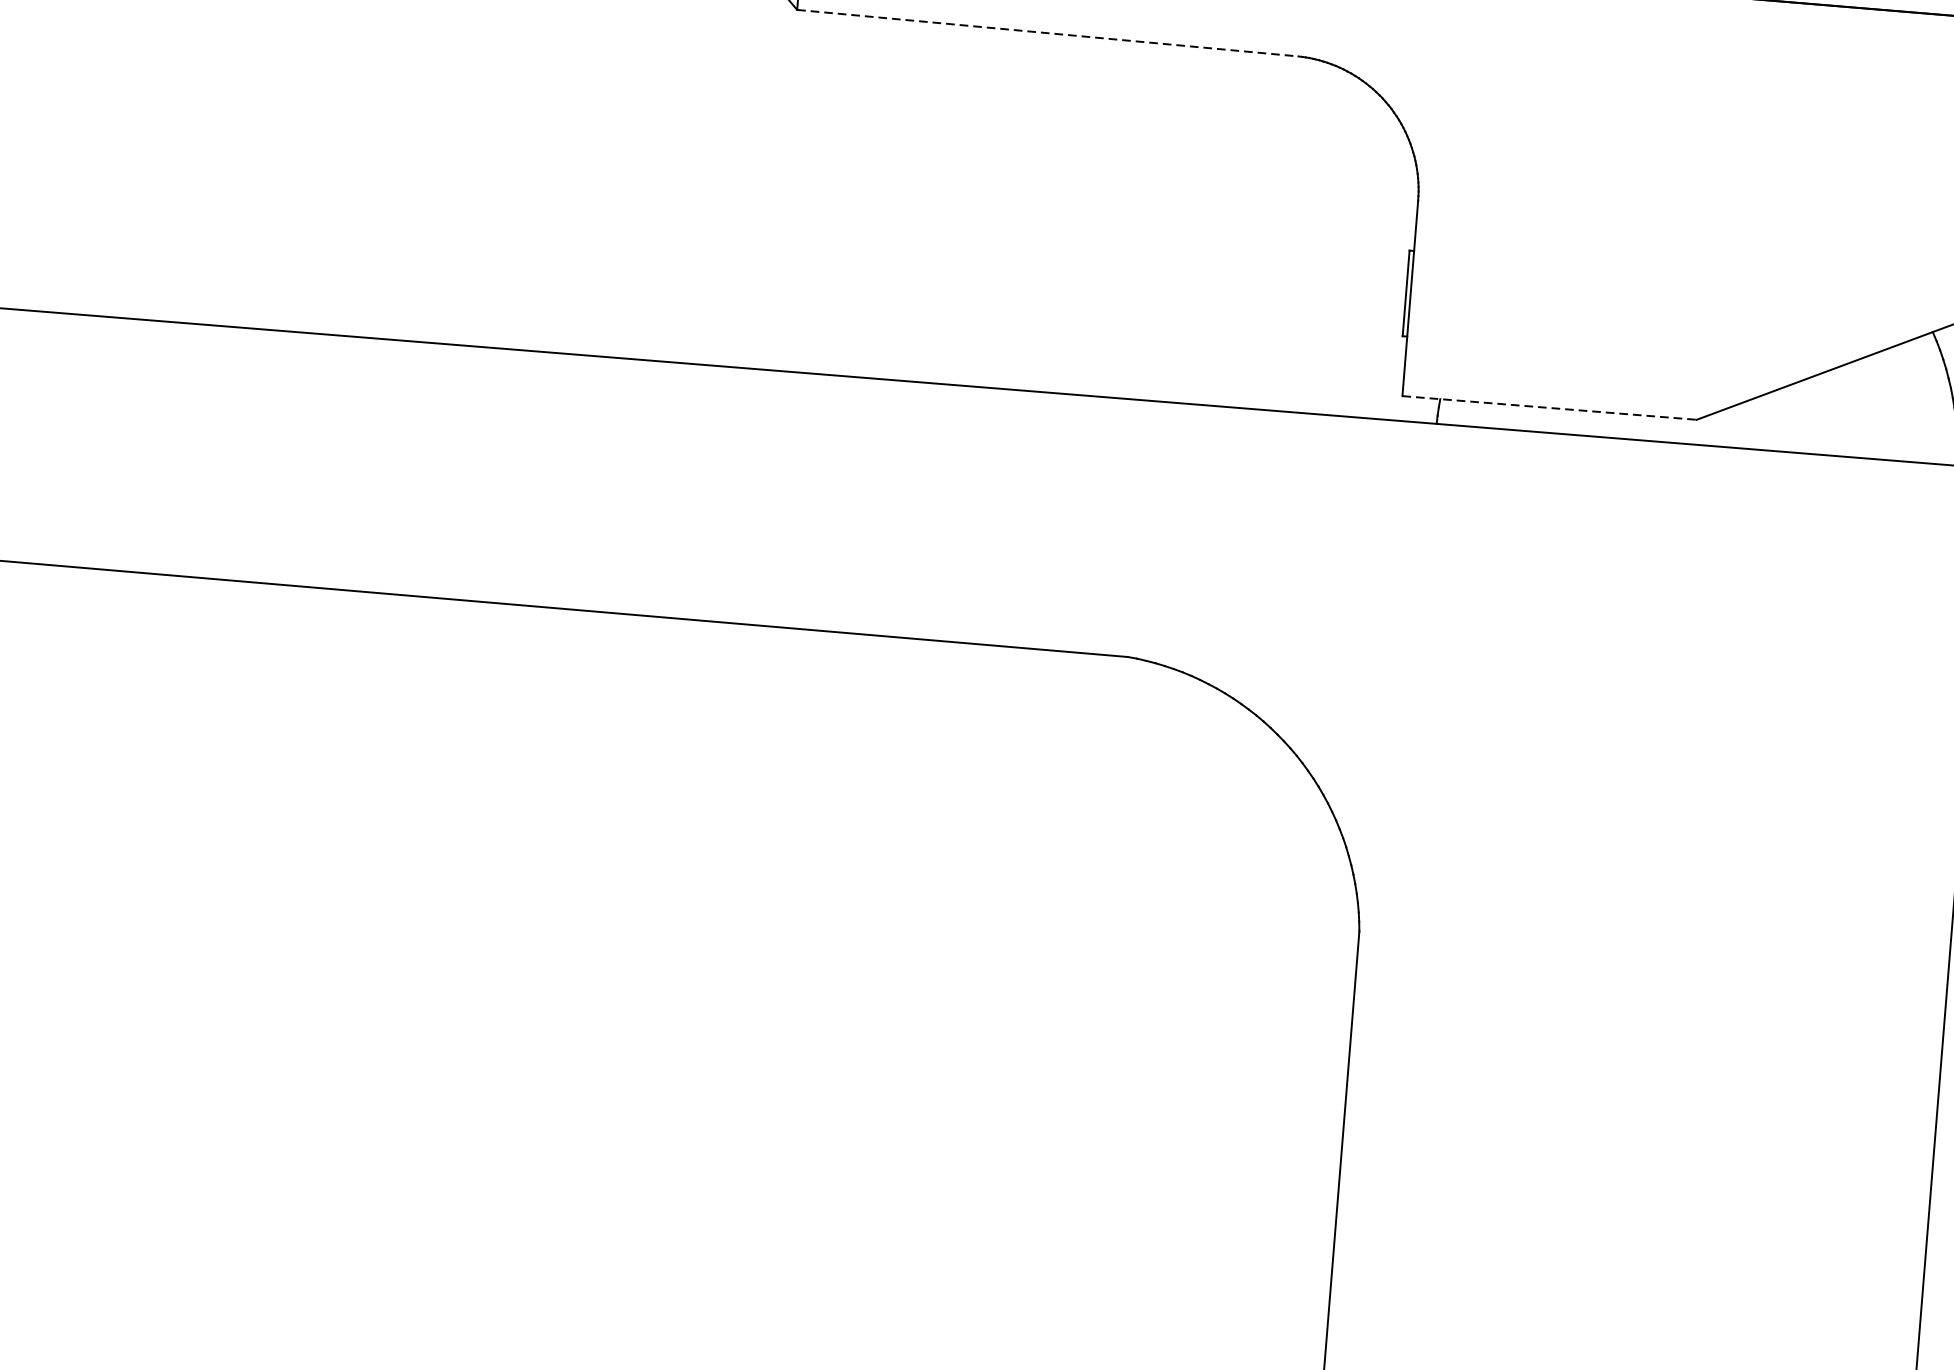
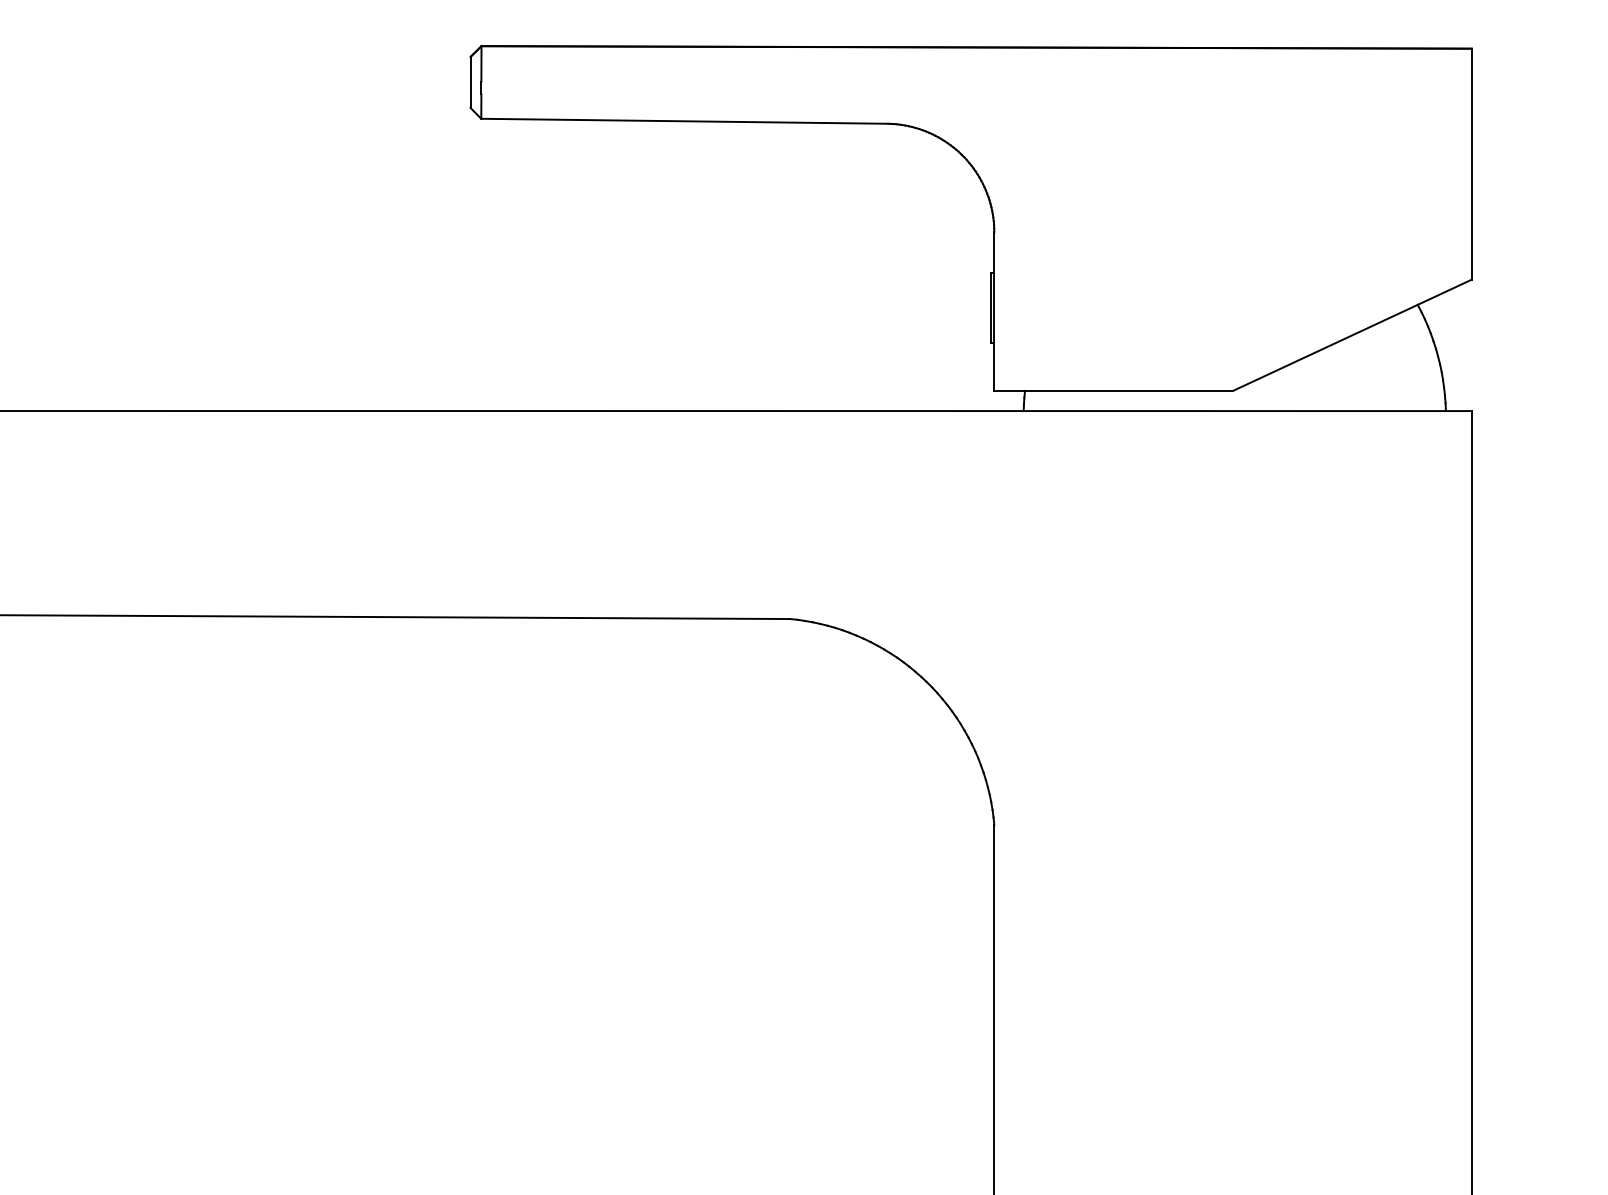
line: (1047, 33) -> (684, 121), dashed -> solid
line: (1550, 407) -> (1114, 390), dashed -> solid

